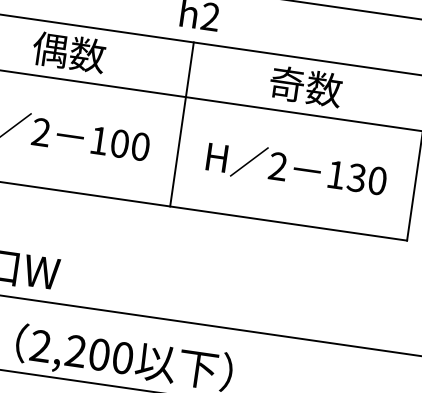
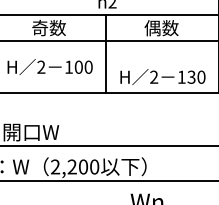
text: (51, 48) -> (40, 27), 偶数 -> 奇数
text: (286, 84) -> (152, 28), 奇数 -> 偶数
text: (295, 167) -> (162, 76), moved

